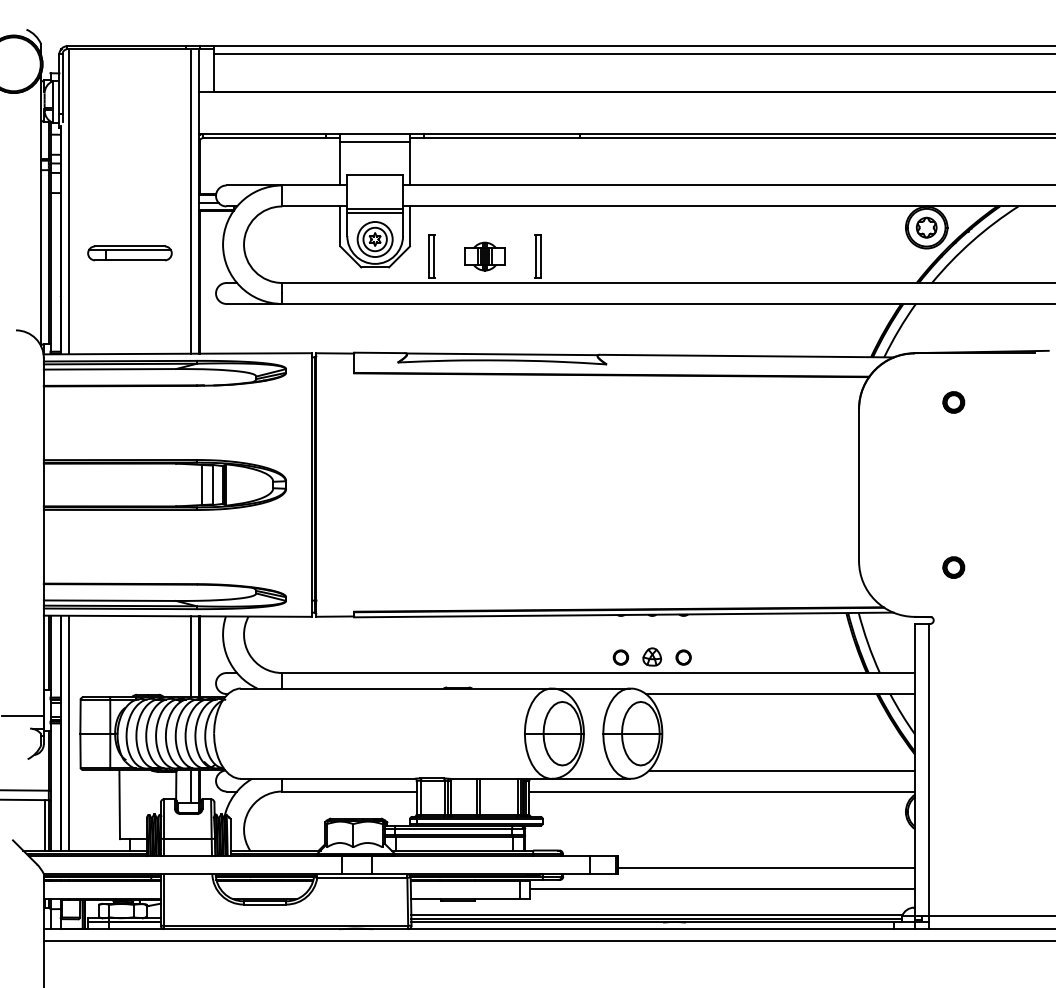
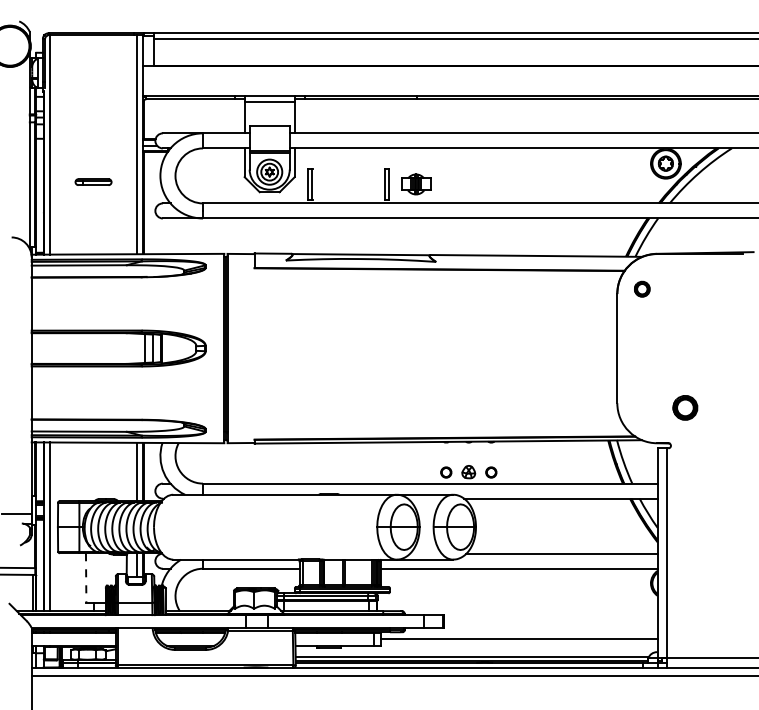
part: (129, 253) -> (93, 182), size x0.6
part: (484, 256) -> (415, 184), moved
part: (953, 402) -> (642, 289), moved
part: (953, 567) -> (685, 407), size x1.6
line: (119, 804) -> (86, 578), solid -> dashed
line: (766, 868) -> (550, 624), removed

